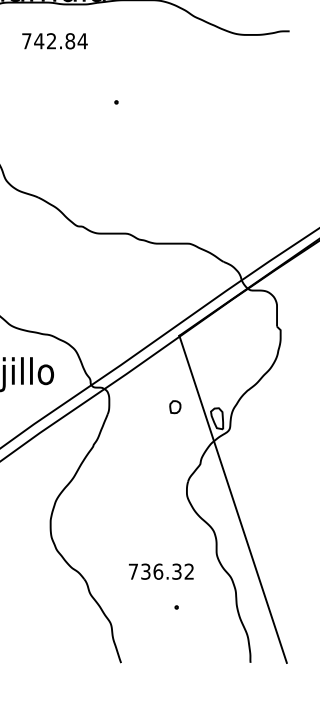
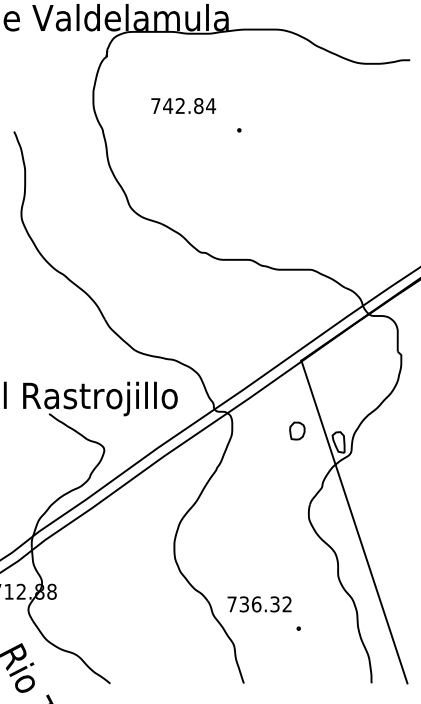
text: (54, 41) -> (183, 106), moved
part: (175, 406) -> (297, 430), size x1.43
text: (161, 571) -> (259, 604), moved

